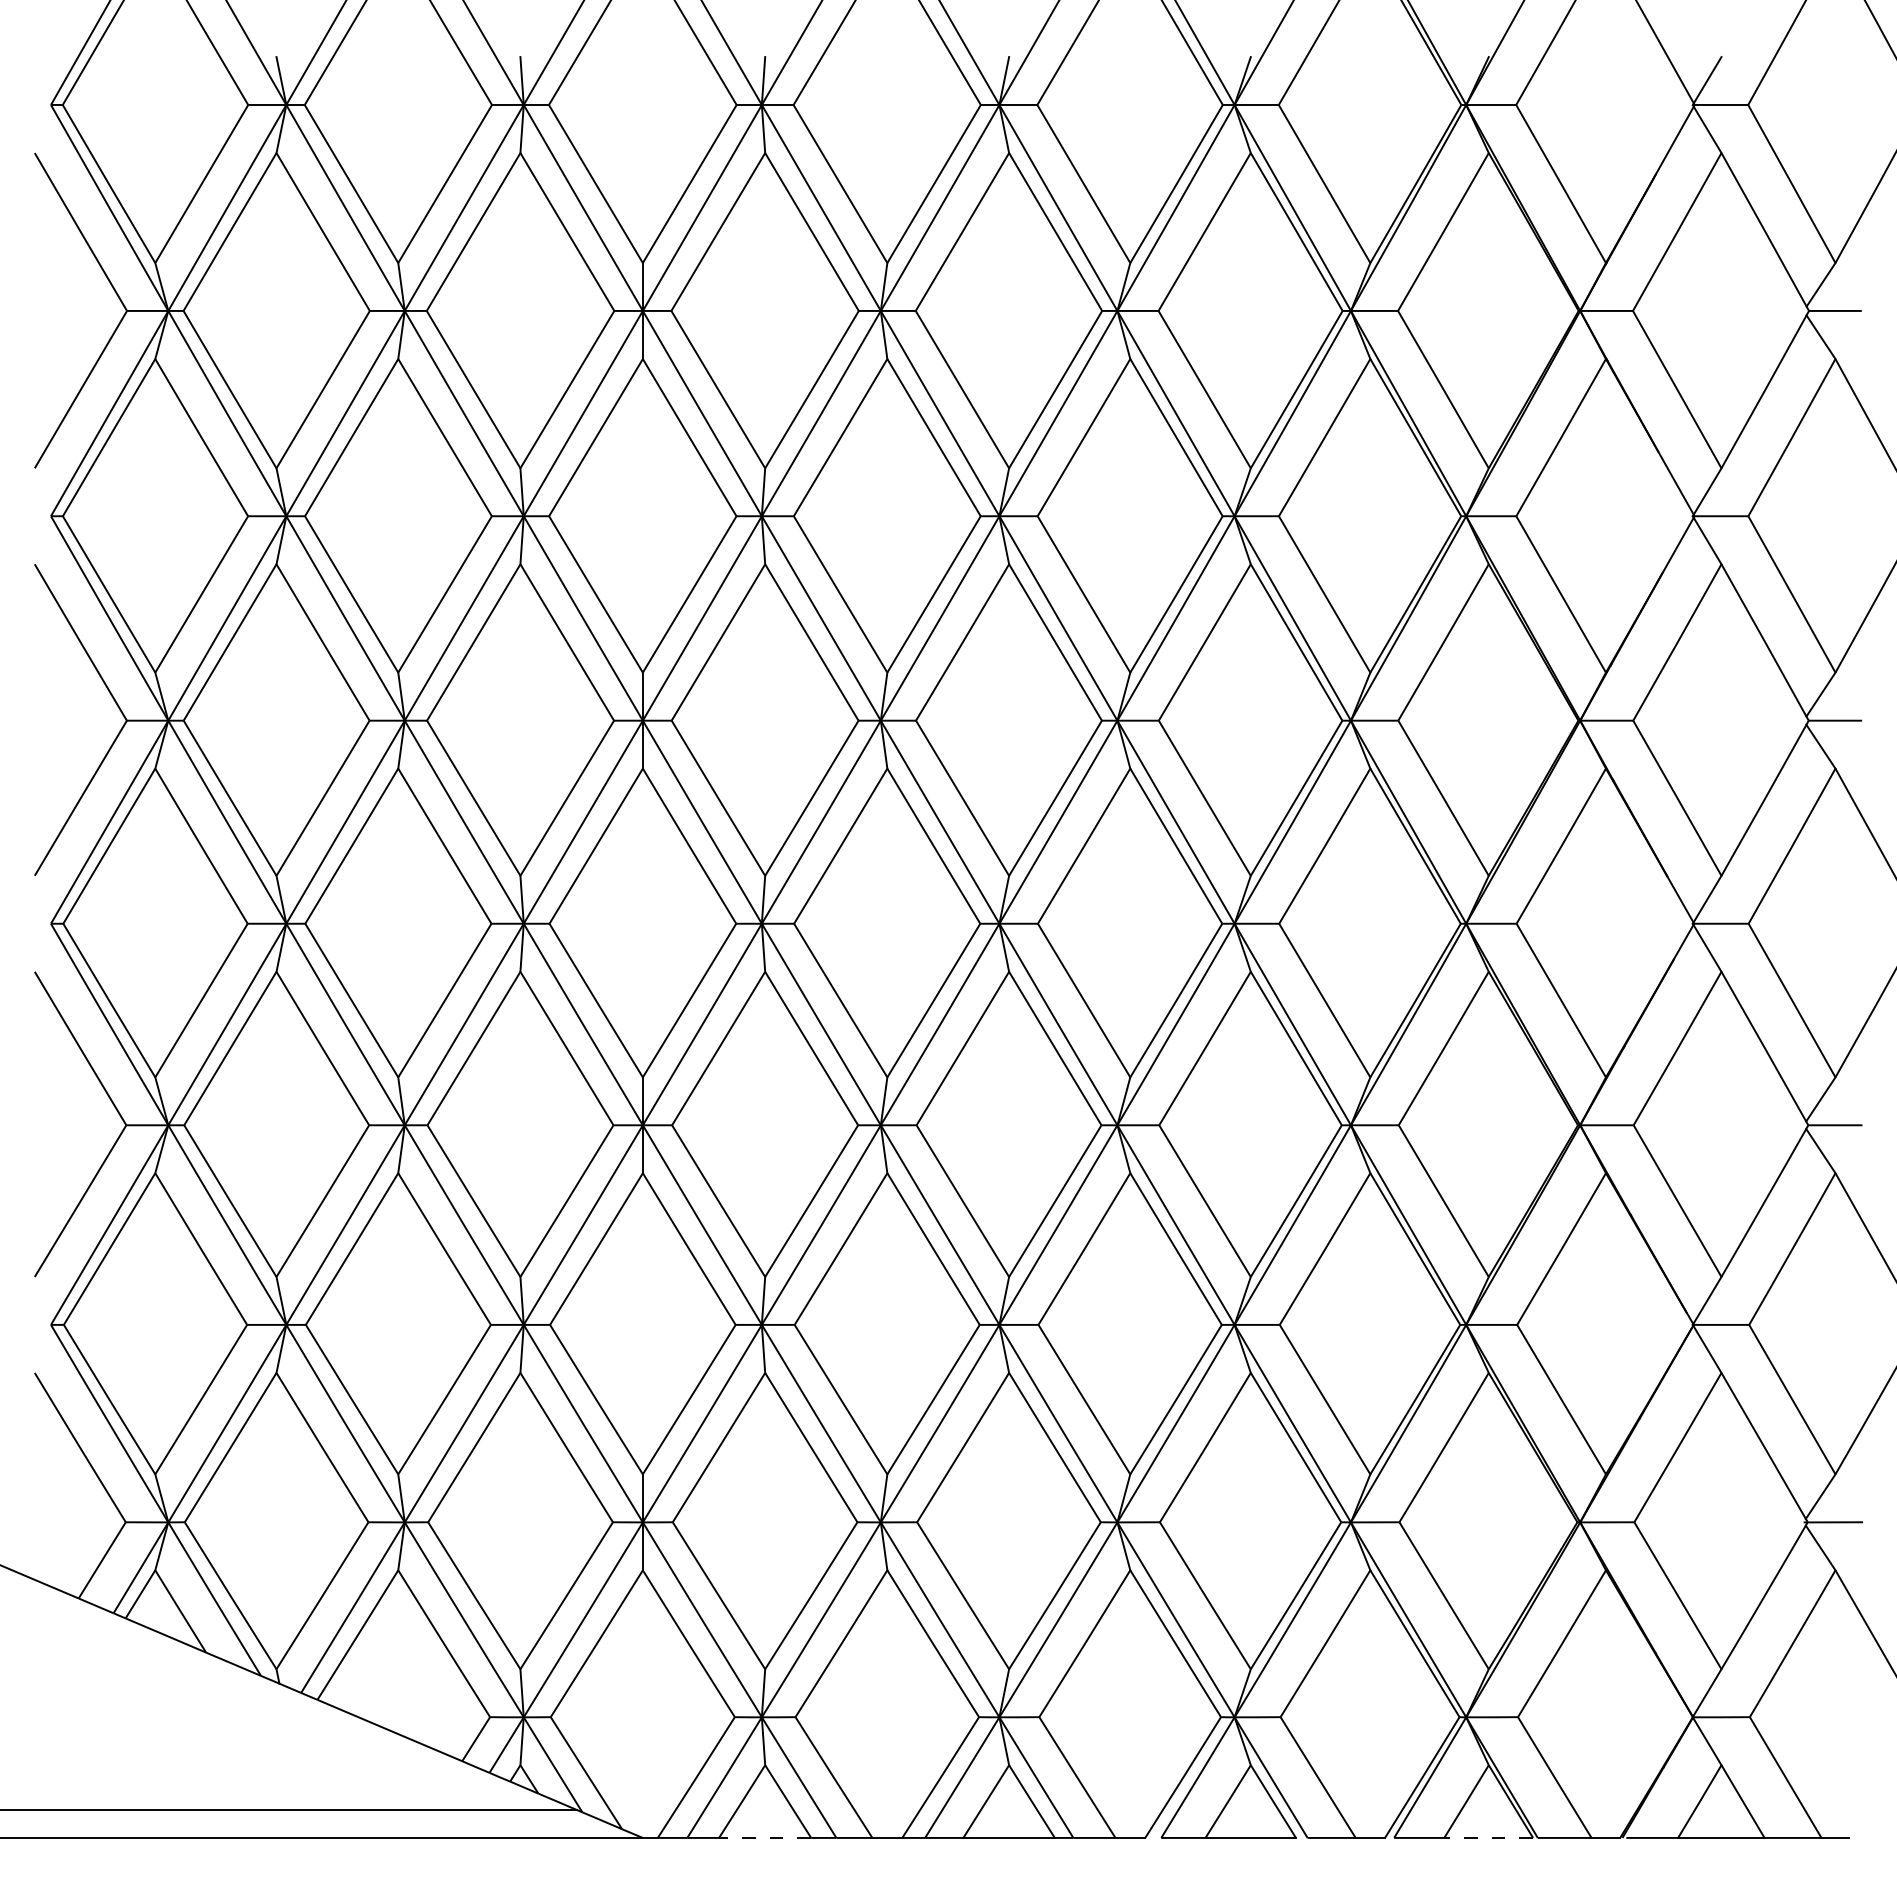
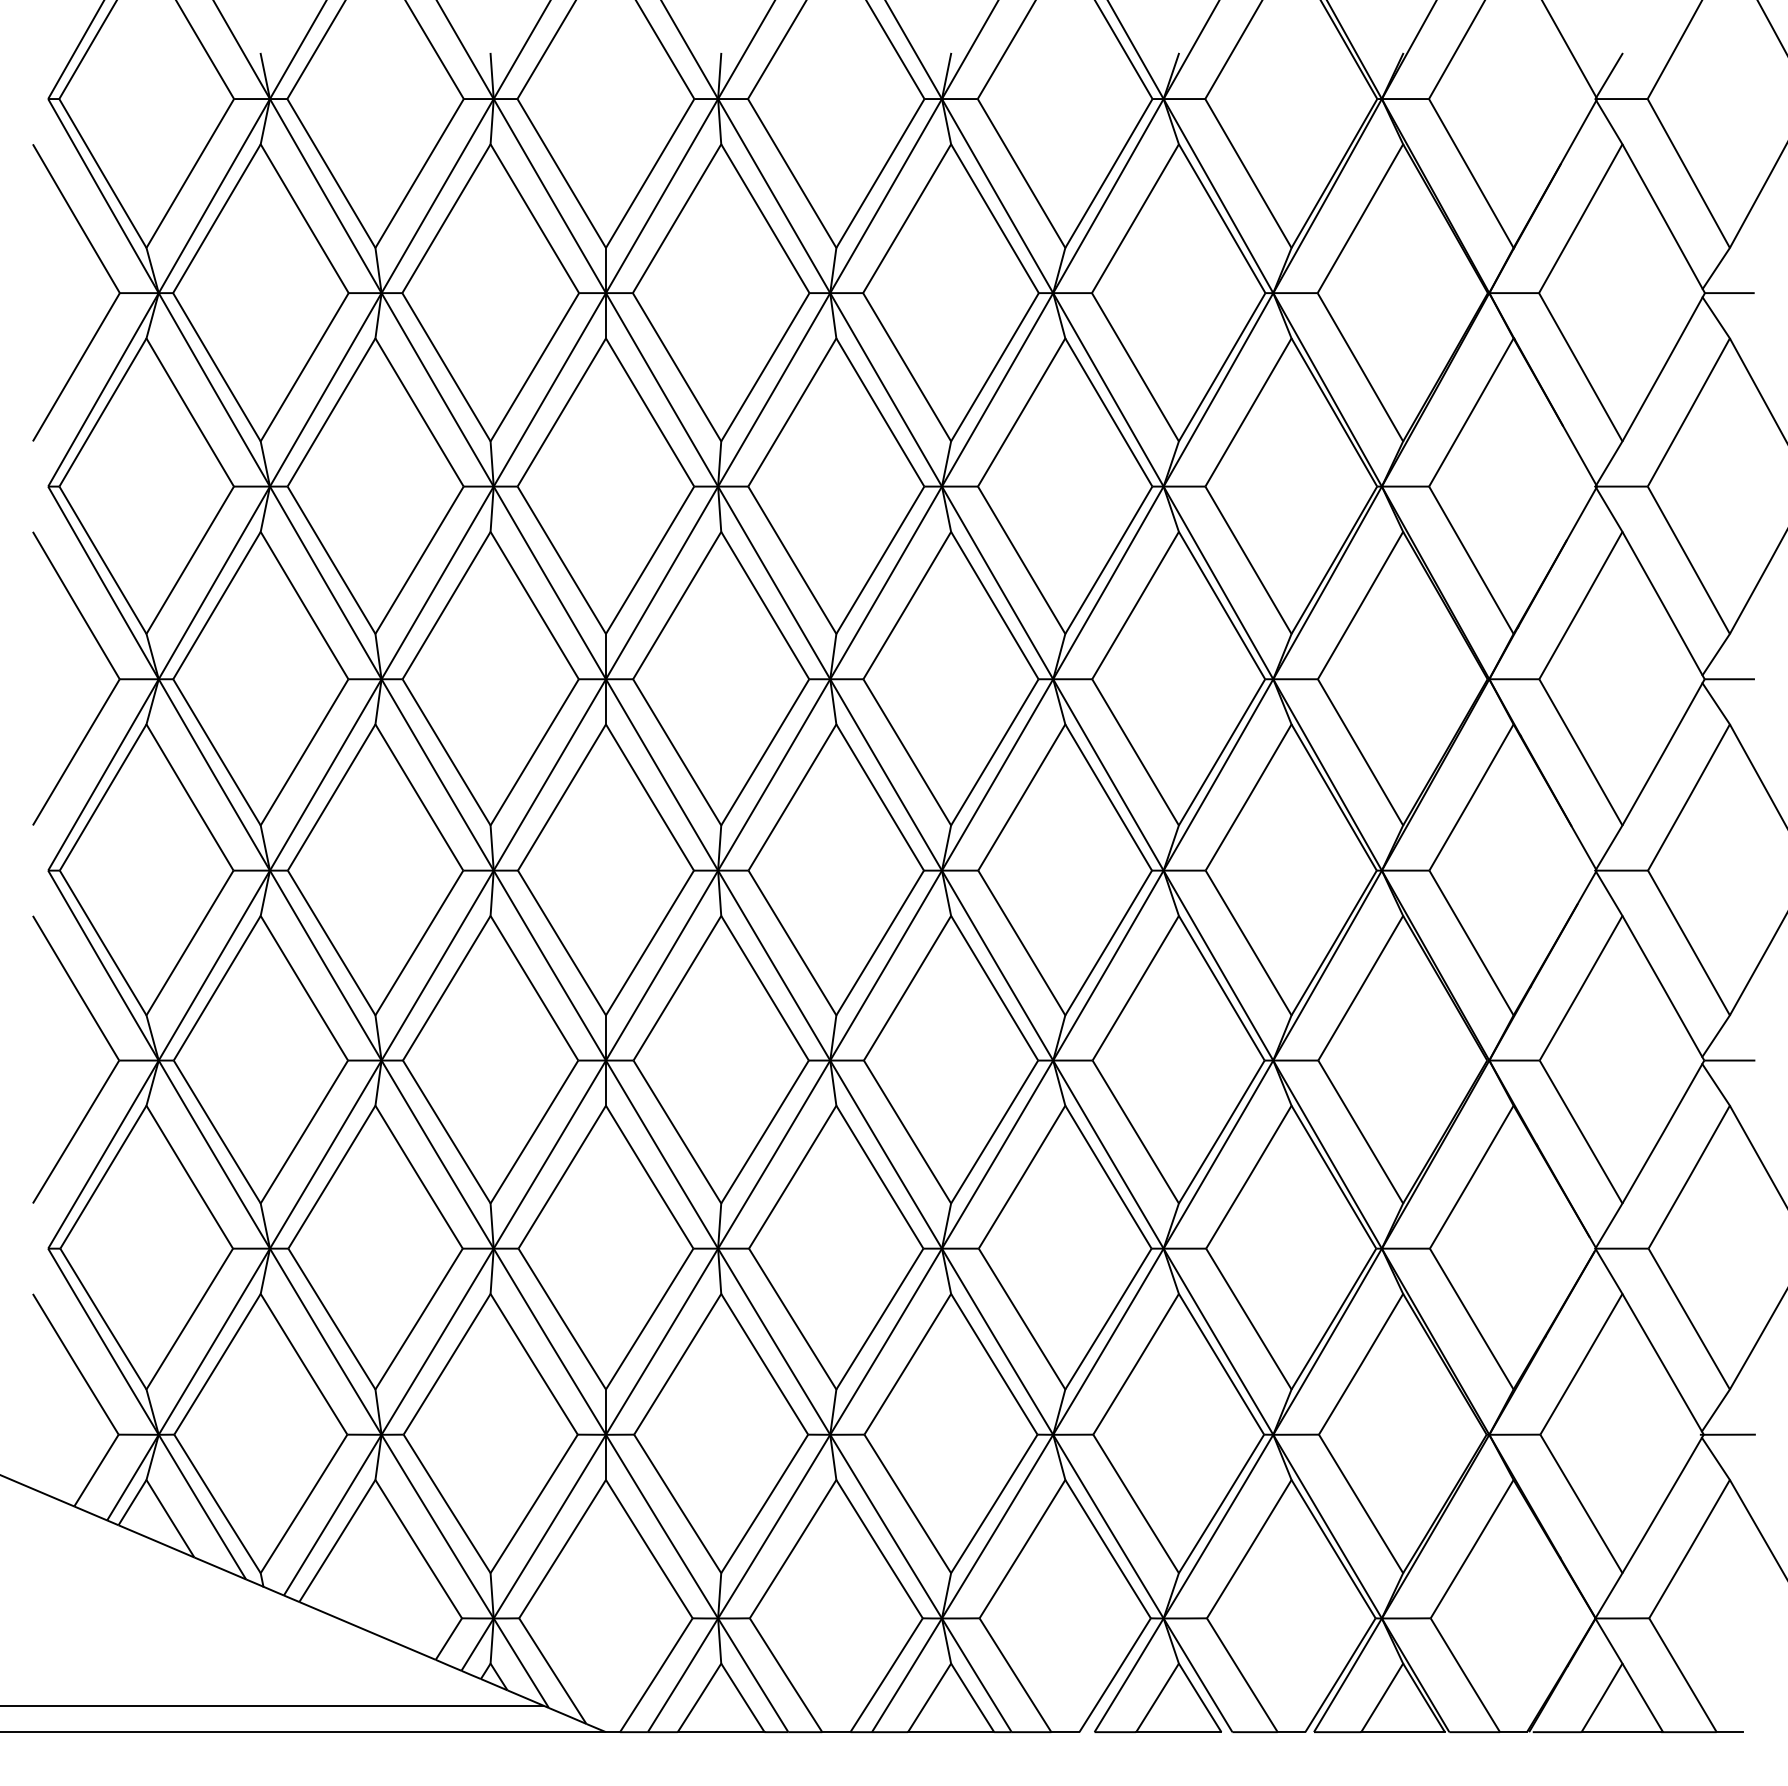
line: (764, 1837) -> (720, 1731), dashed -> solid
line: (1488, 1837) -> (1402, 1731), dashed -> solid

